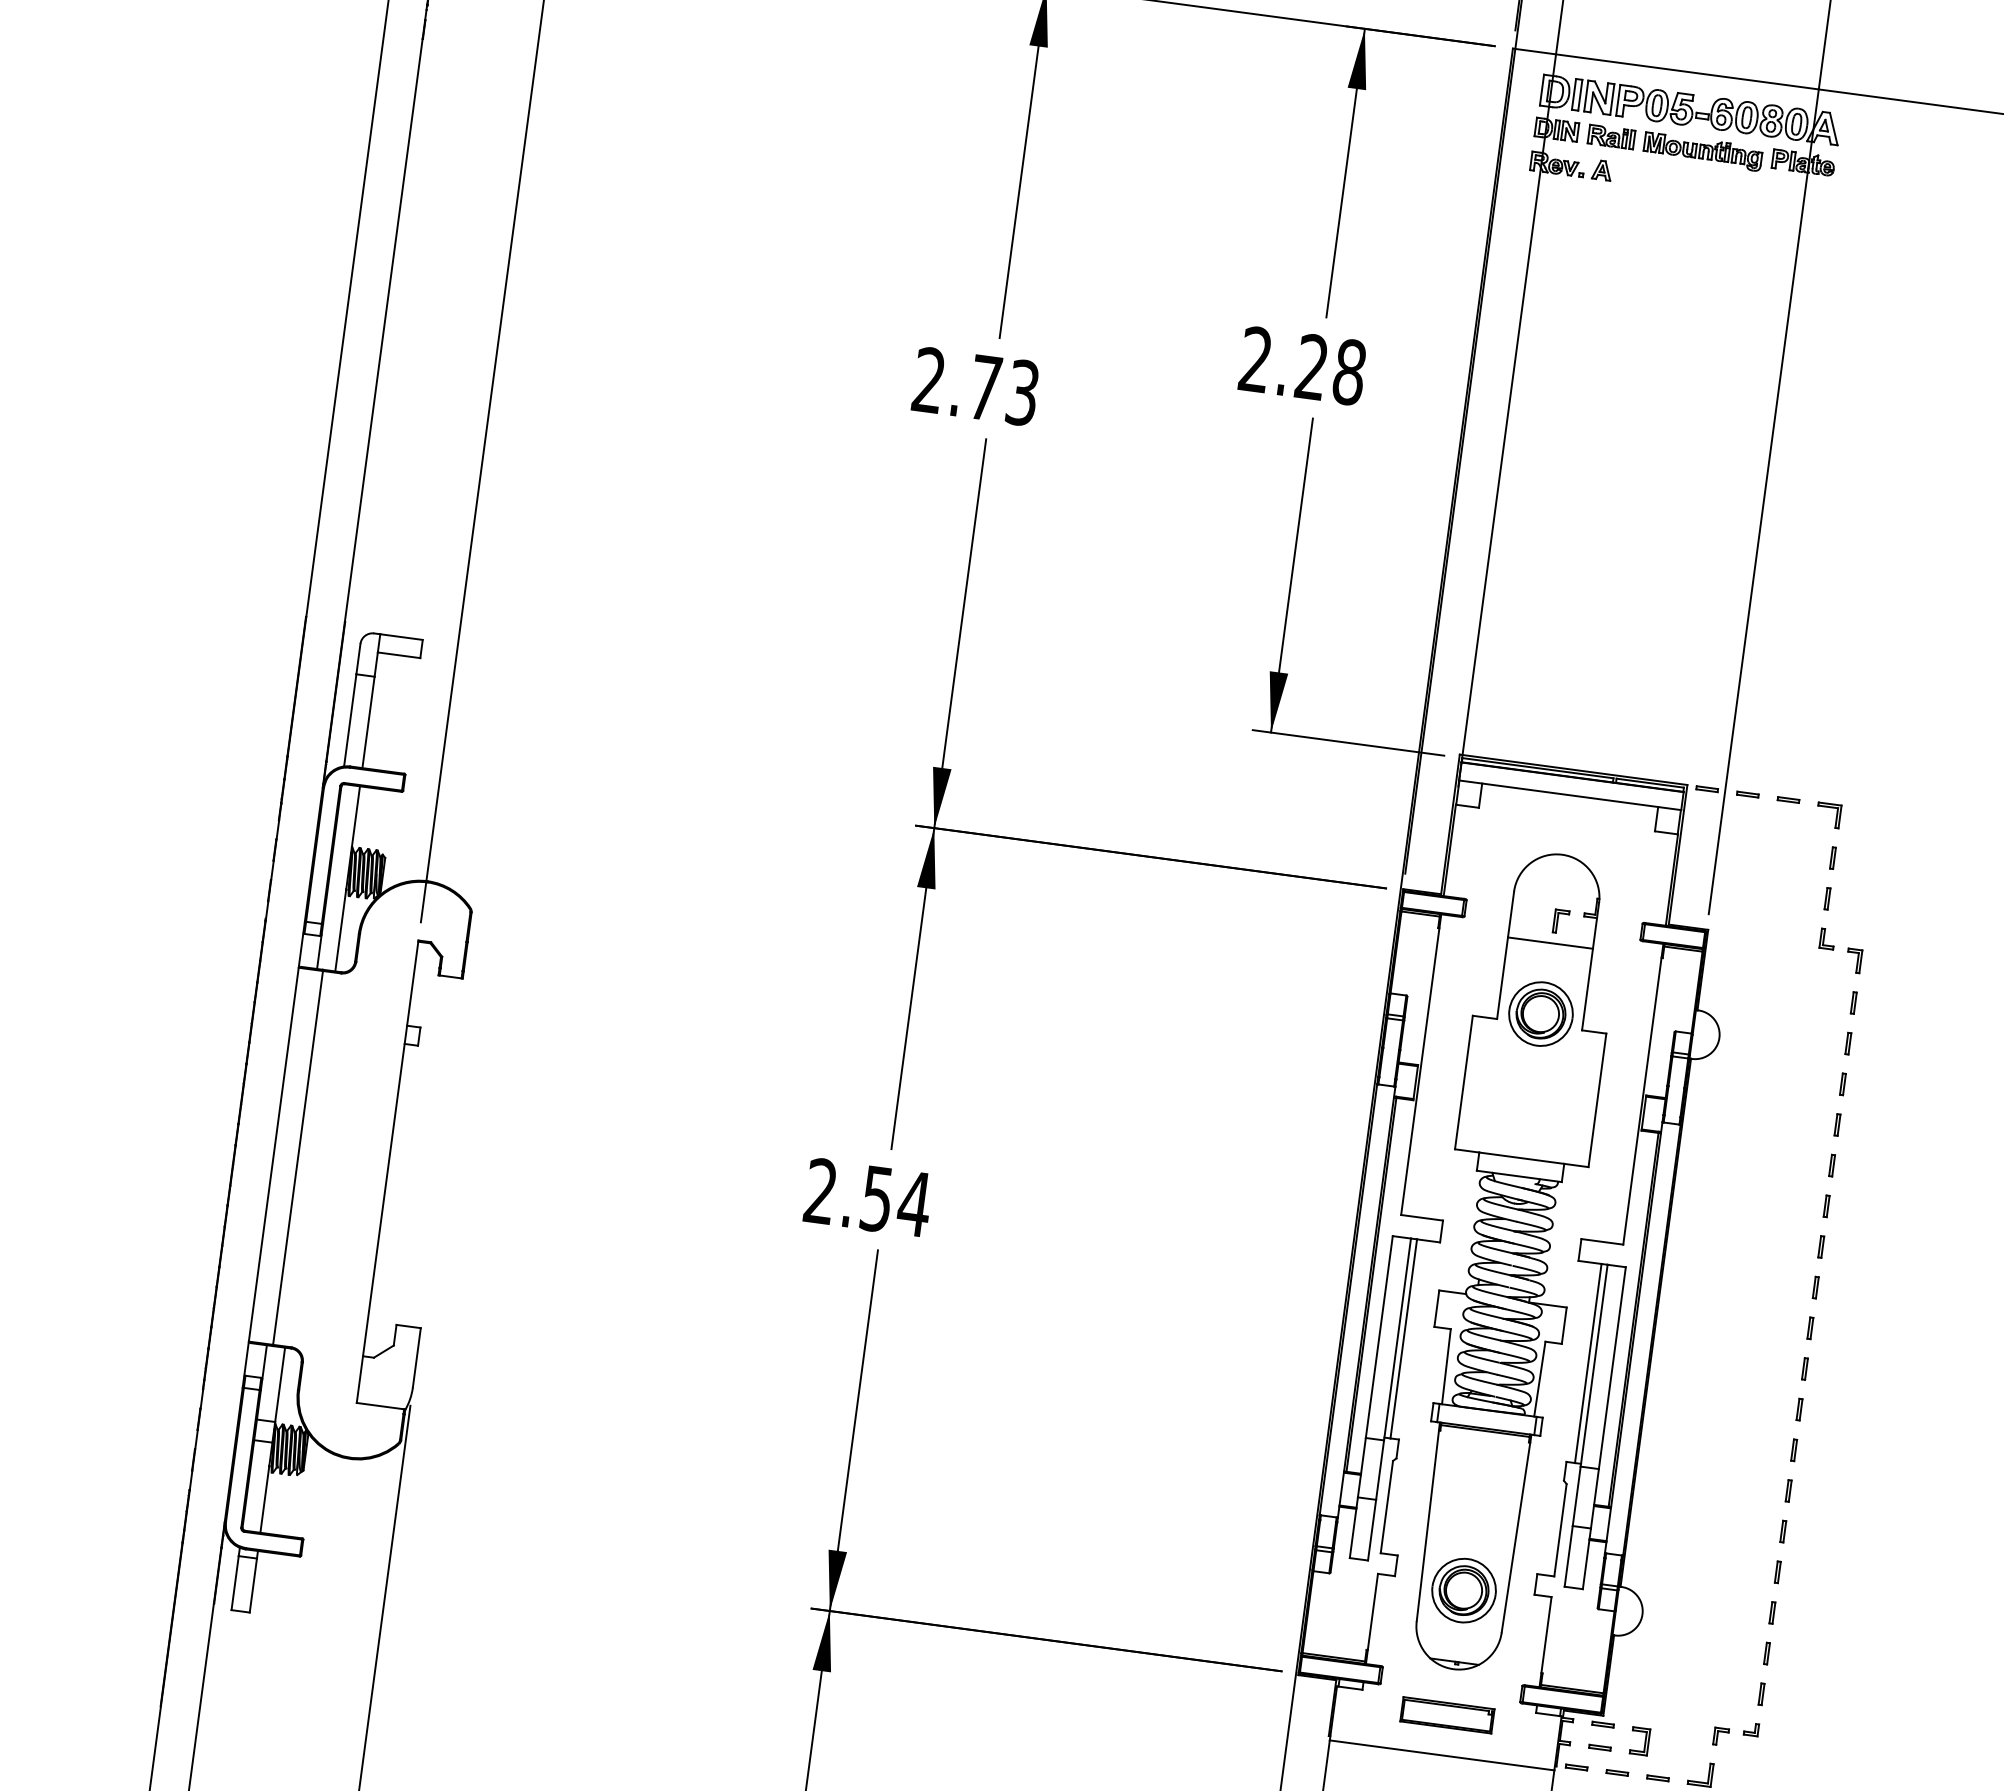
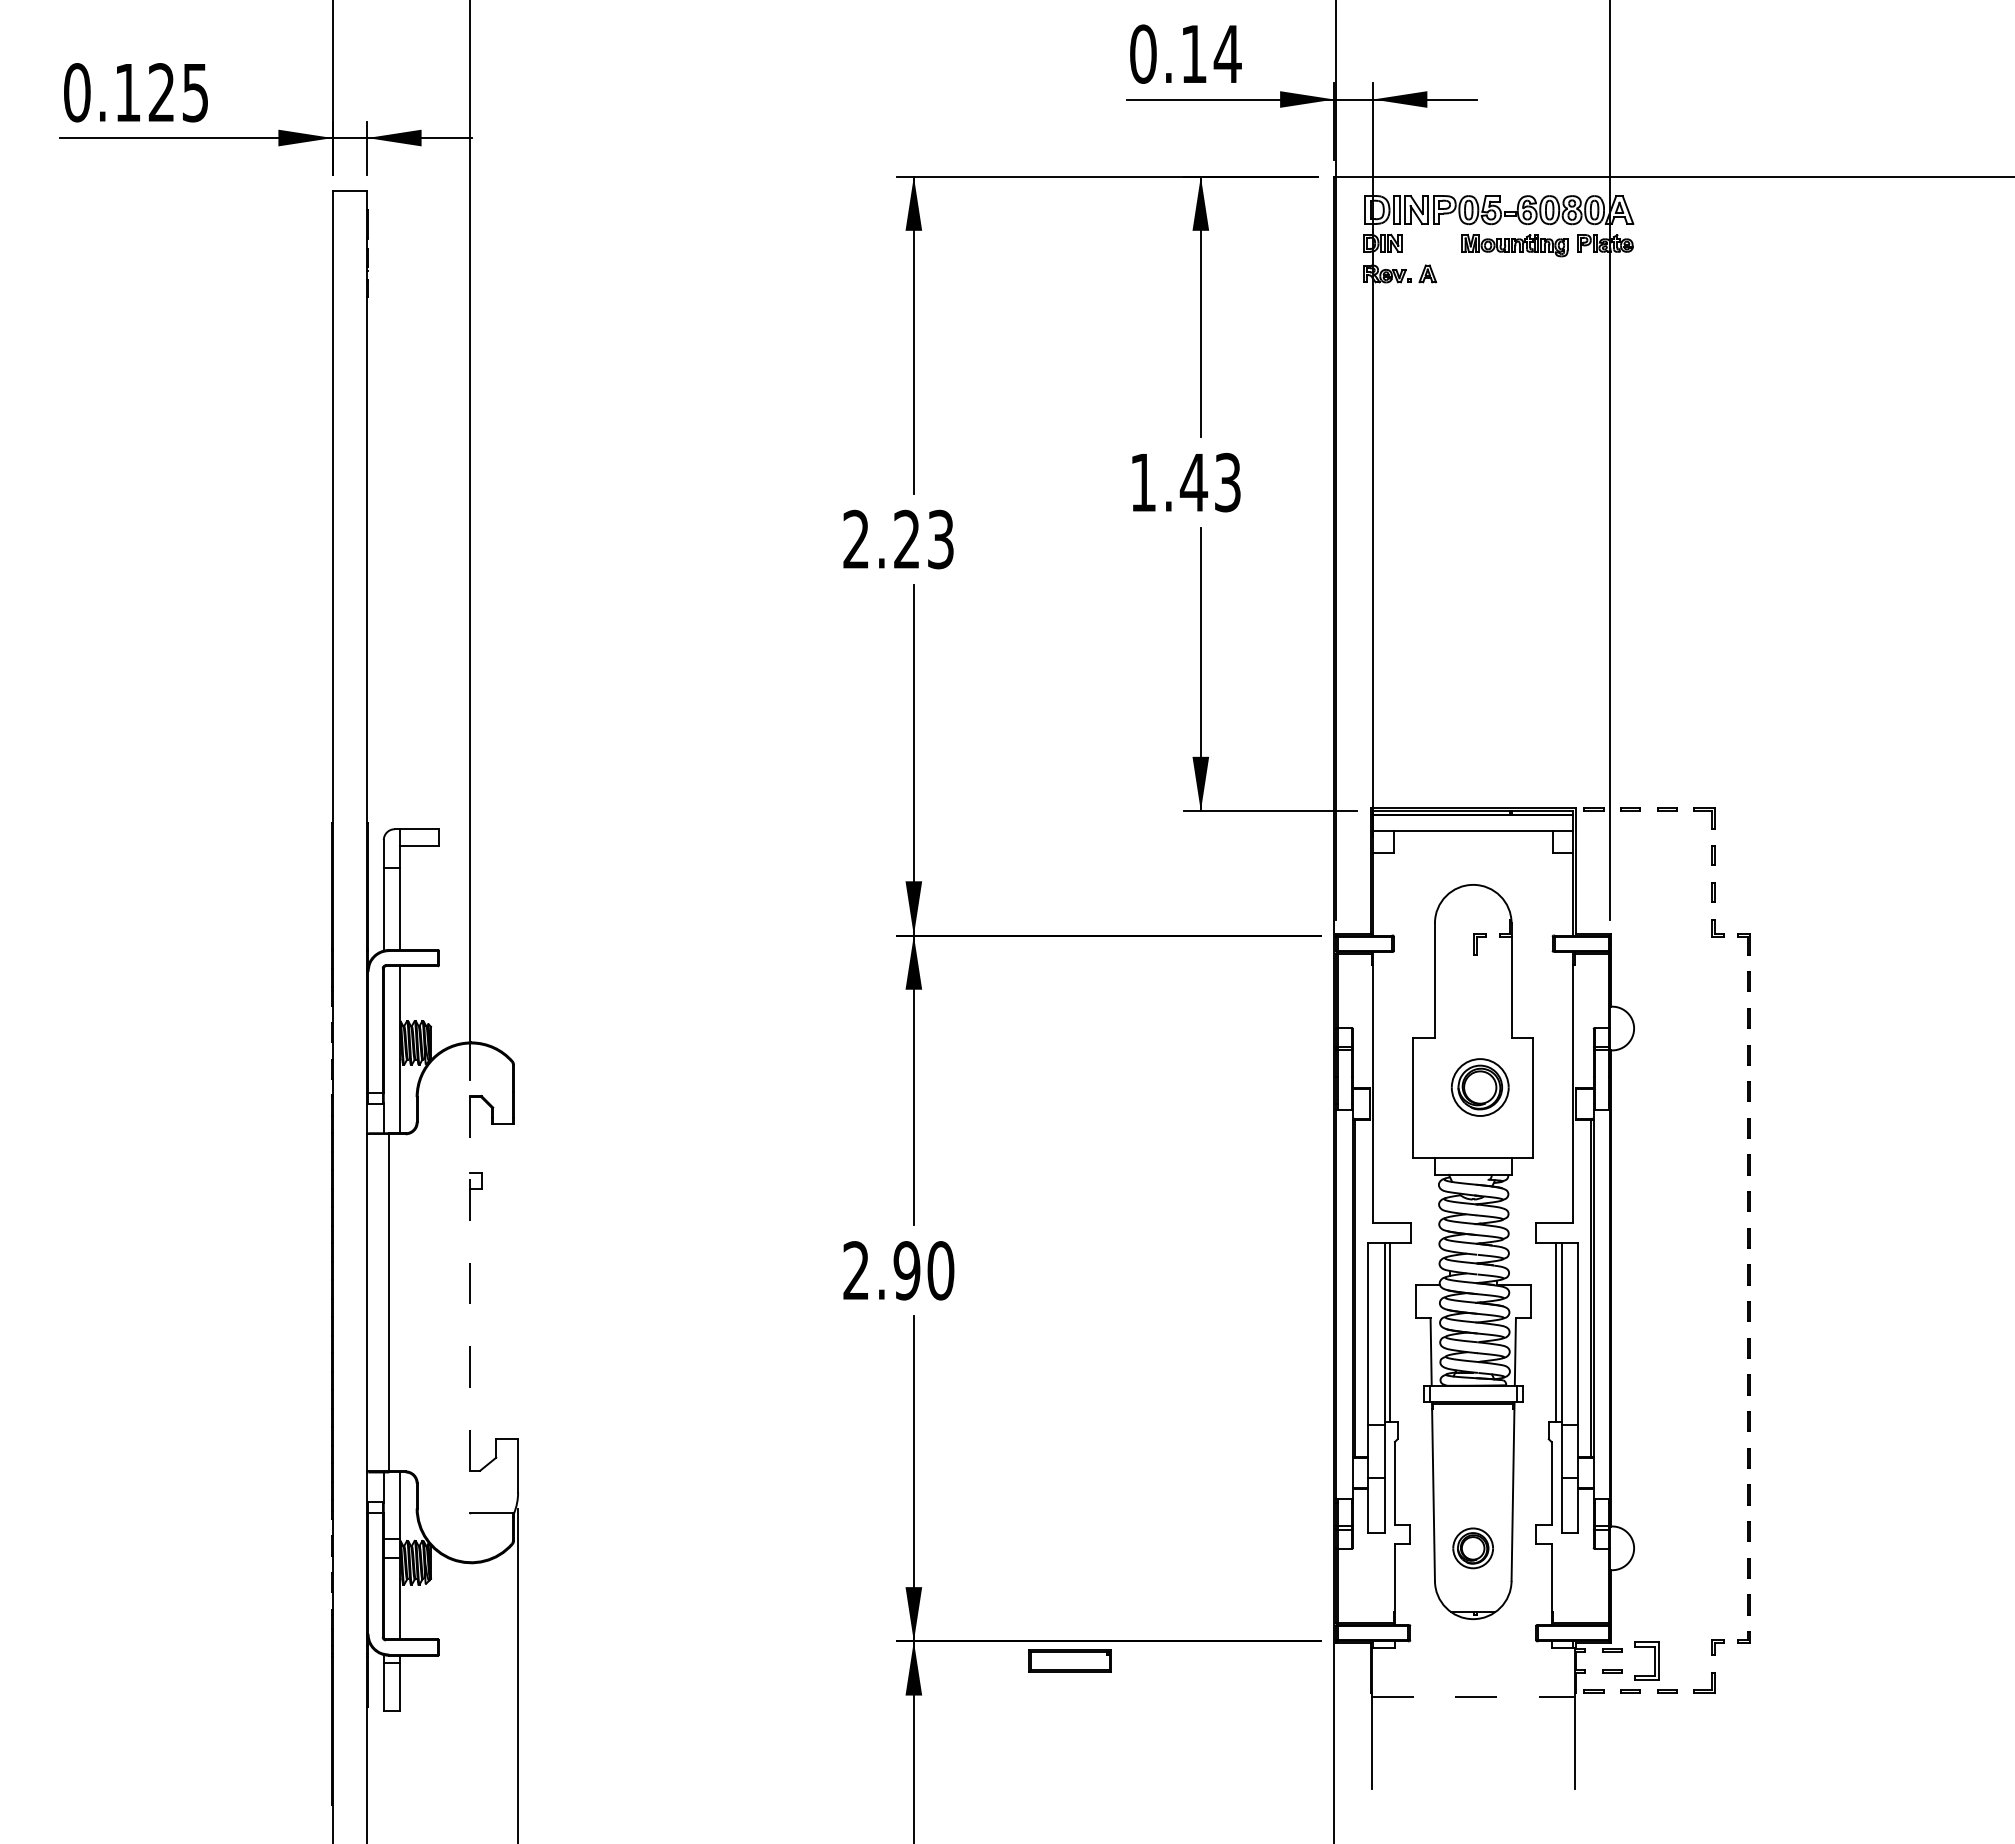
part: (1611, 137) -> (1432, 243), removed
text: (1302, 365) -> (1185, 482), 2.28 -> 1.43
text: (984, 386) -> (906, 538), 2.73 -> 2.23
line: (1549, 942) -> (1472, 964), removed
part: (1540, 1013) -> (1479, 1087), moved
line: (387, 1171) -> (470, 1304), solid -> dashed
text: (895, 1201) -> (923, 1270), 2.54 -> 2.90
part: (1463, 1590) -> (1472, 1548), size x0.7
part: (1446, 1714) -> (1069, 1660), moved
part: (1639, 1740) -> (1646, 1660), size x1.6
line: (1442, 1755) -> (1473, 1696), solid -> dashed

